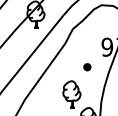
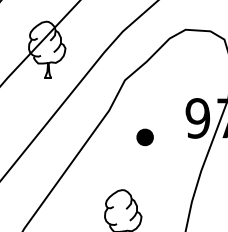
part: (87, 67) -> (145, 137), moved

